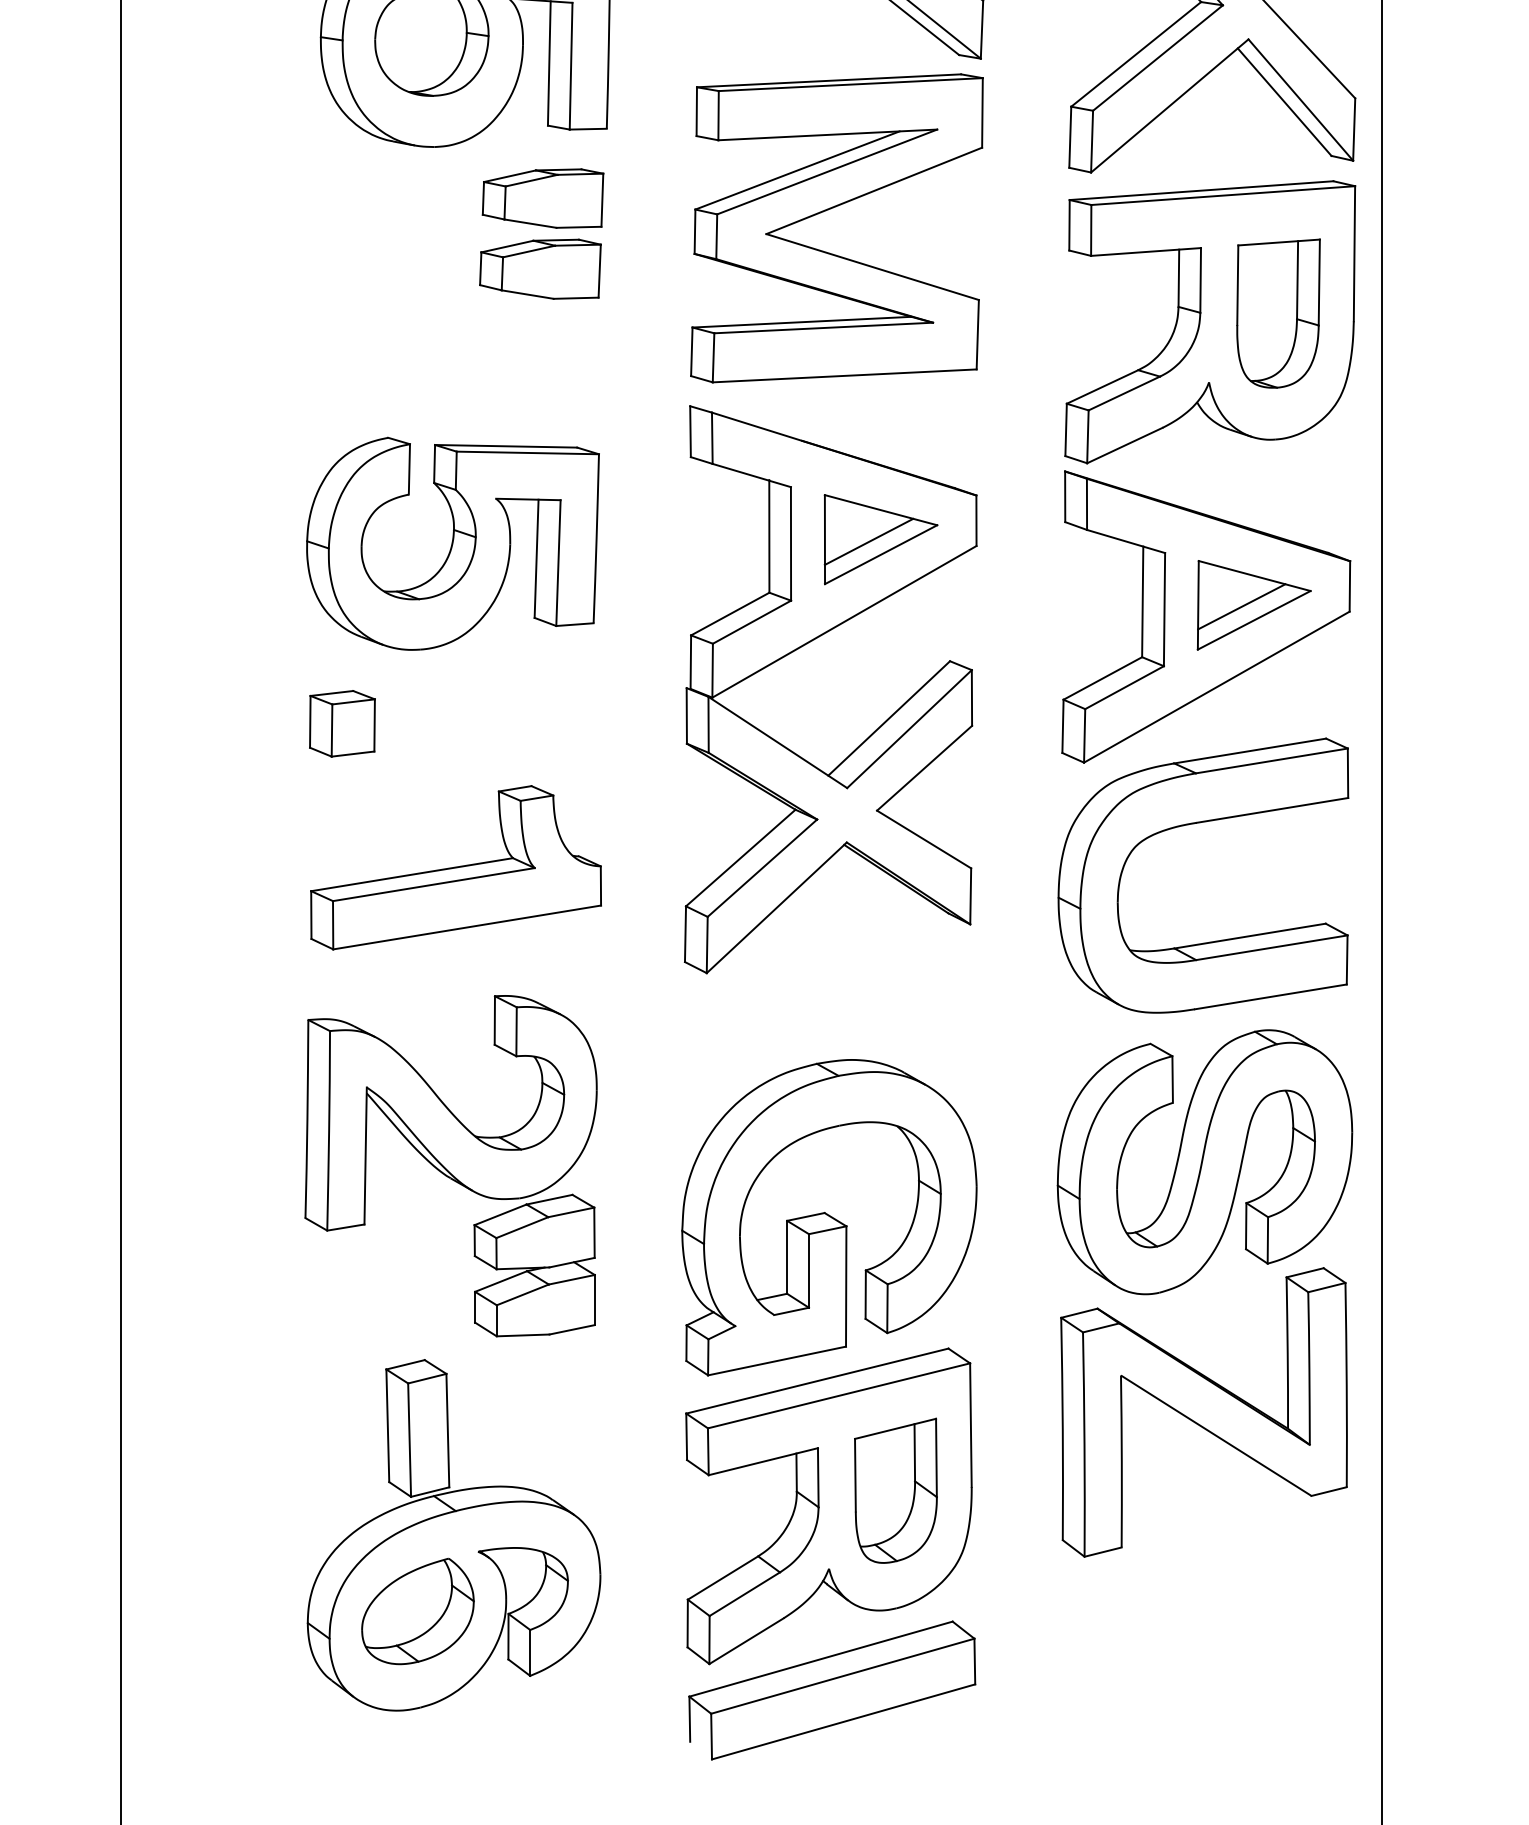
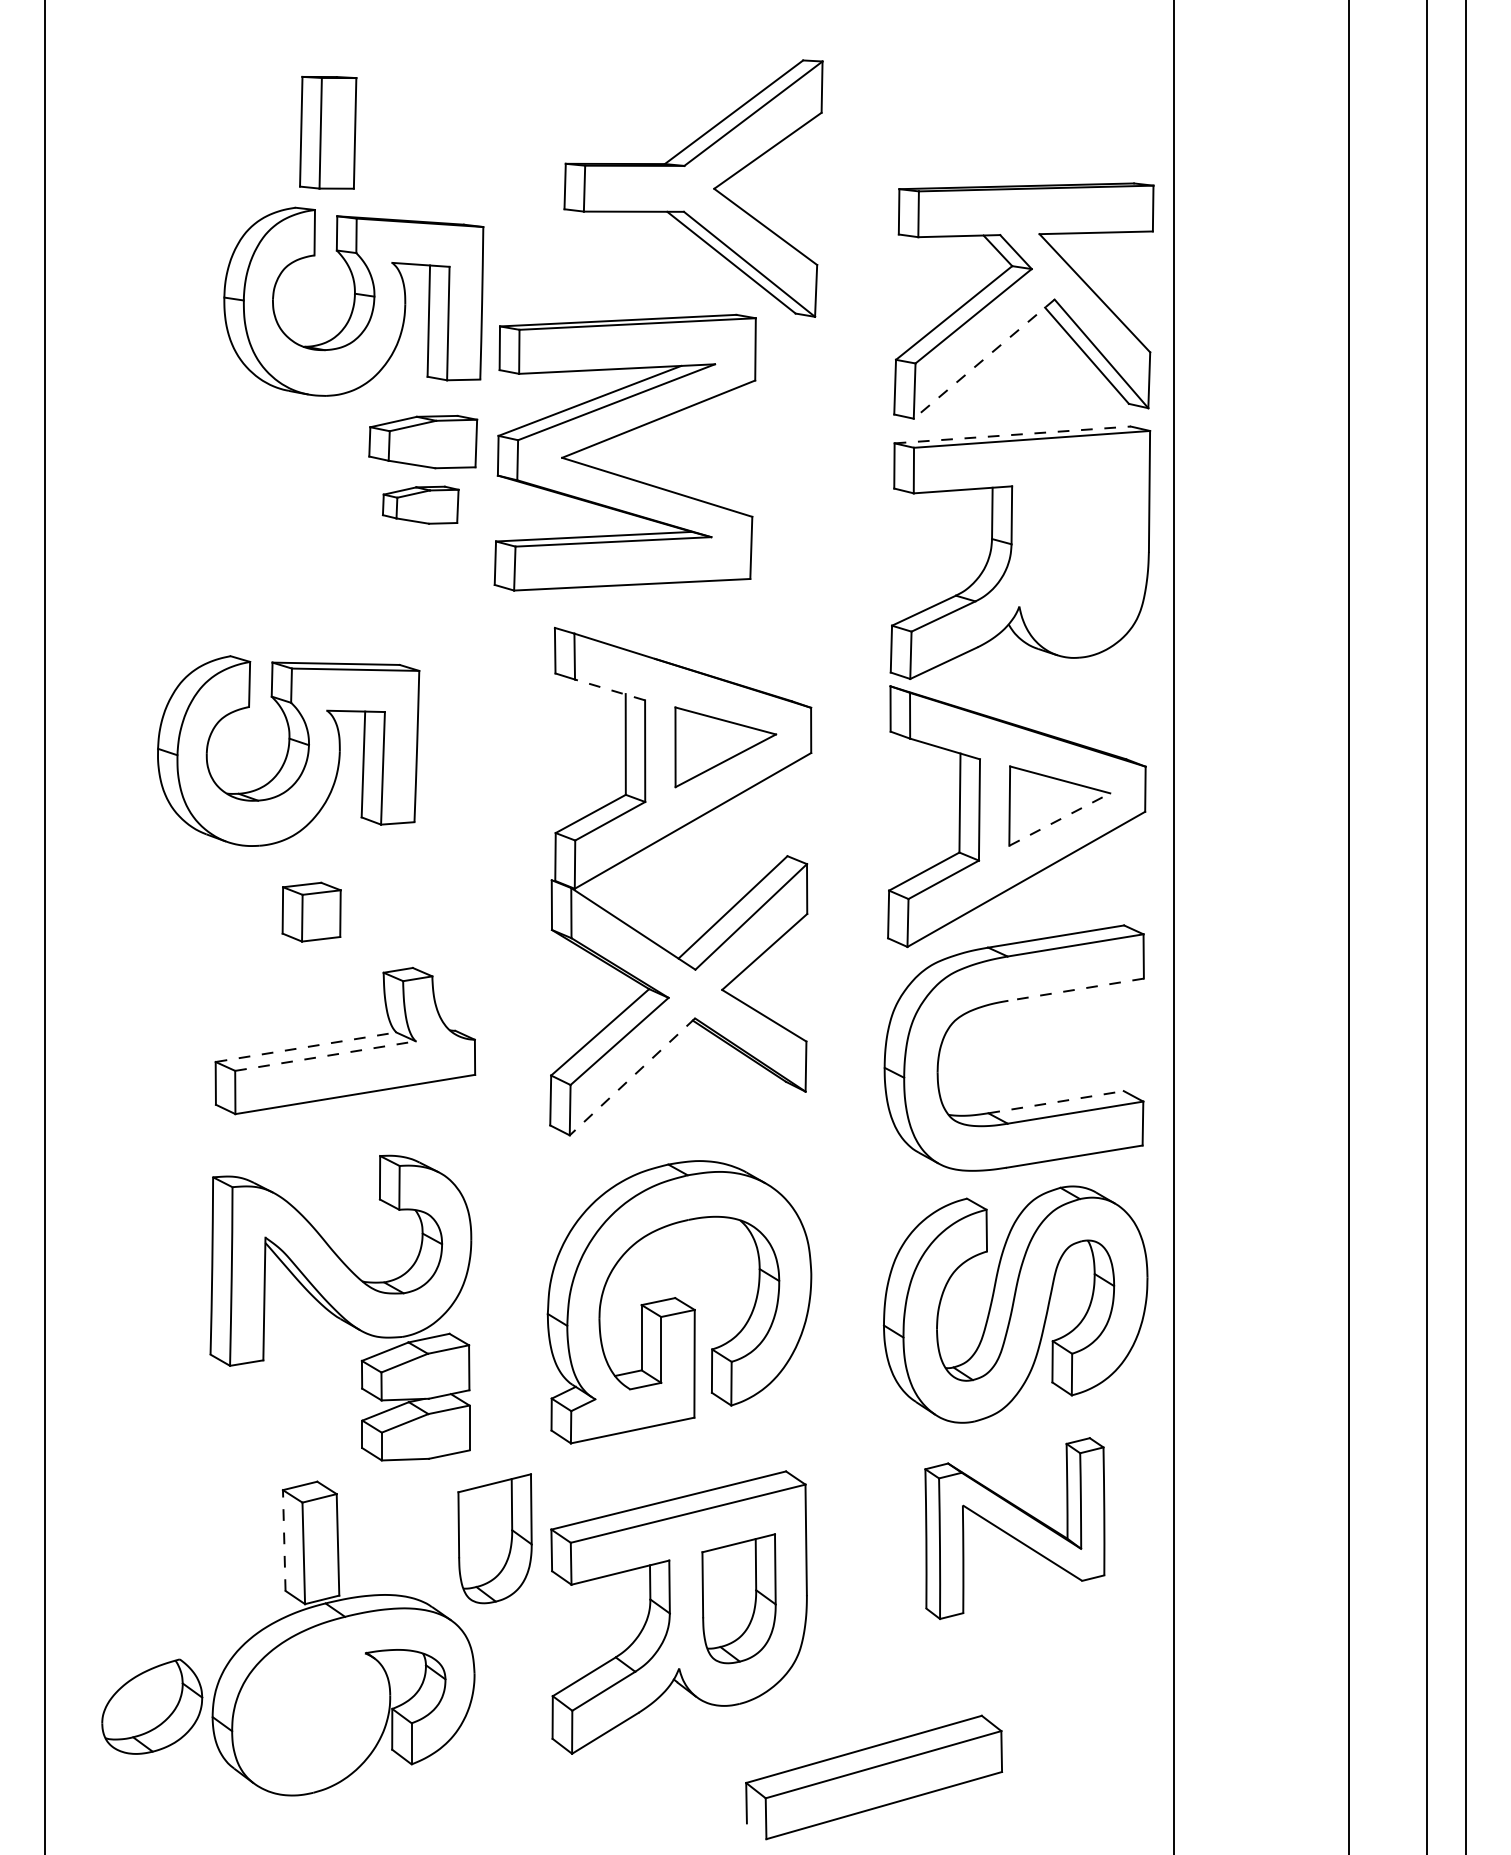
line: (1169, 106) -> (983, 359), solid -> dashed
line: (1202, 190) -> (1013, 434), solid -> dashed
part: (827, 211) -> (616, 437), moved
part: (540, 268) -> (420, 504), size x0.7
part: (1278, 313) -> (1081, 544), removed
line: (752, 475) -> (610, 689), solid -> dashed
line: (868, 540) -> (714, 748), removed
part: (452, 543) -> (288, 750), moved
line: (1241, 606) -> (1048, 807), removed
line: (1253, 620) -> (1059, 819), solid -> dashed
part: (342, 723) -> (311, 911), moved
line: (1272, 810) -> (1076, 989), solid -> dashed
line: (412, 874) -> (306, 1047), solid -> dashed
line: (435, 885) -> (326, 1056), solid -> dashed
line: (776, 907) -> (632, 1076), solid -> dashed
line: (1250, 936) -> (1056, 1102), solid -> dashed
part: (829, 1217) -> (679, 1302), moved
part: (1203, 1412) -> (1014, 1528), size x0.7
part: (622, 1423) -> (494, 1538), added
line: (388, 1425) -> (284, 1540), solid -> dashed
part: (418, 1611) -> (152, 1706), moved
part: (832, 1690) -> (874, 1777), moved

